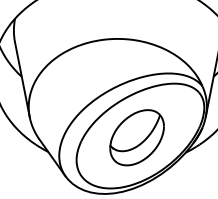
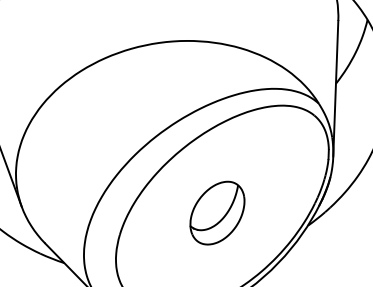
part: (136, 137) -> (216, 212), size x0.6

